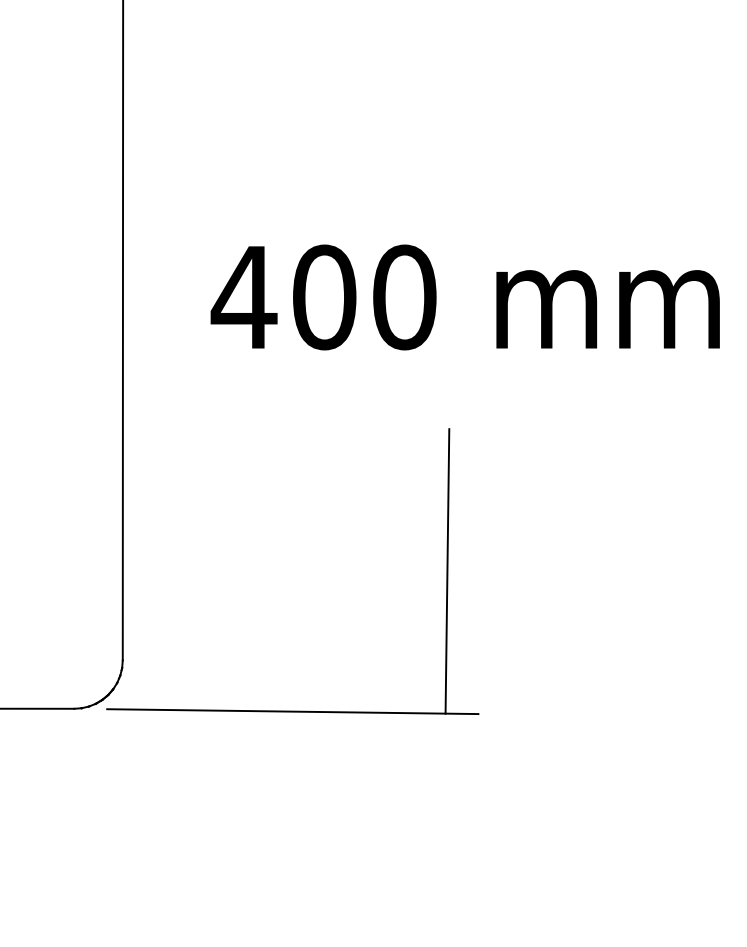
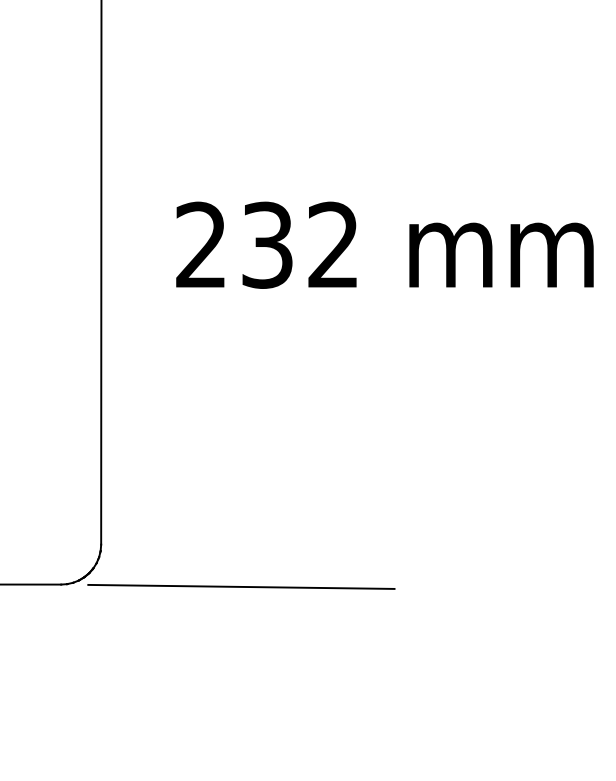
text: (323, 296) -> (266, 244), 400 -> 232
line: (446, 570) -> (368, 470), removed

